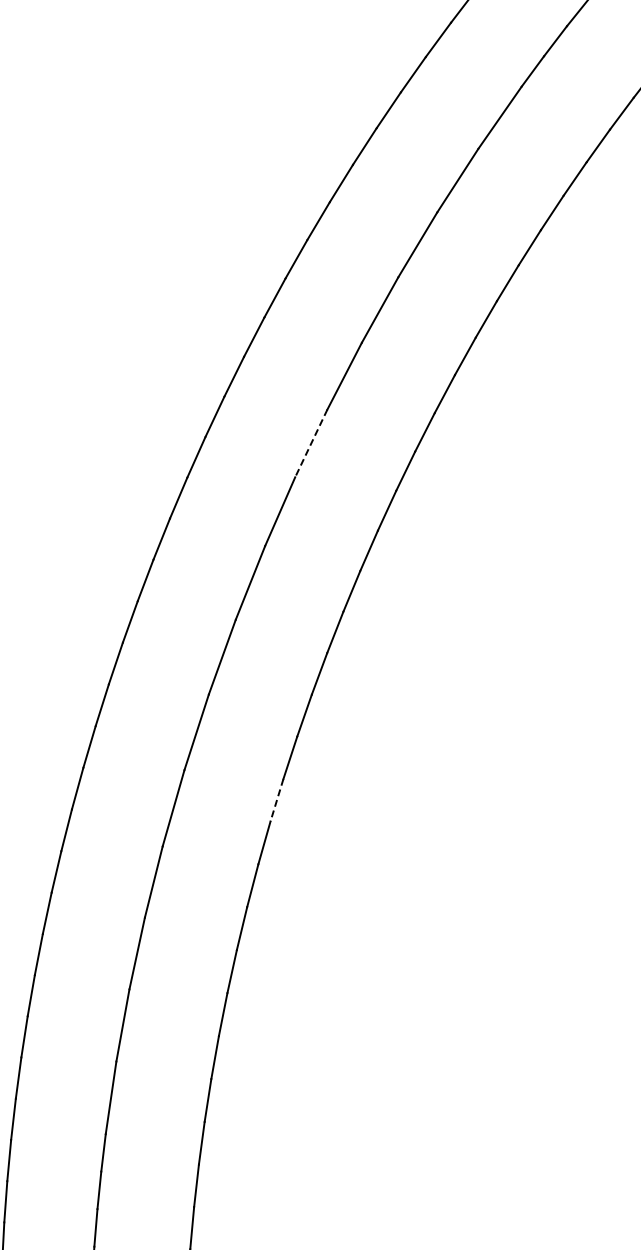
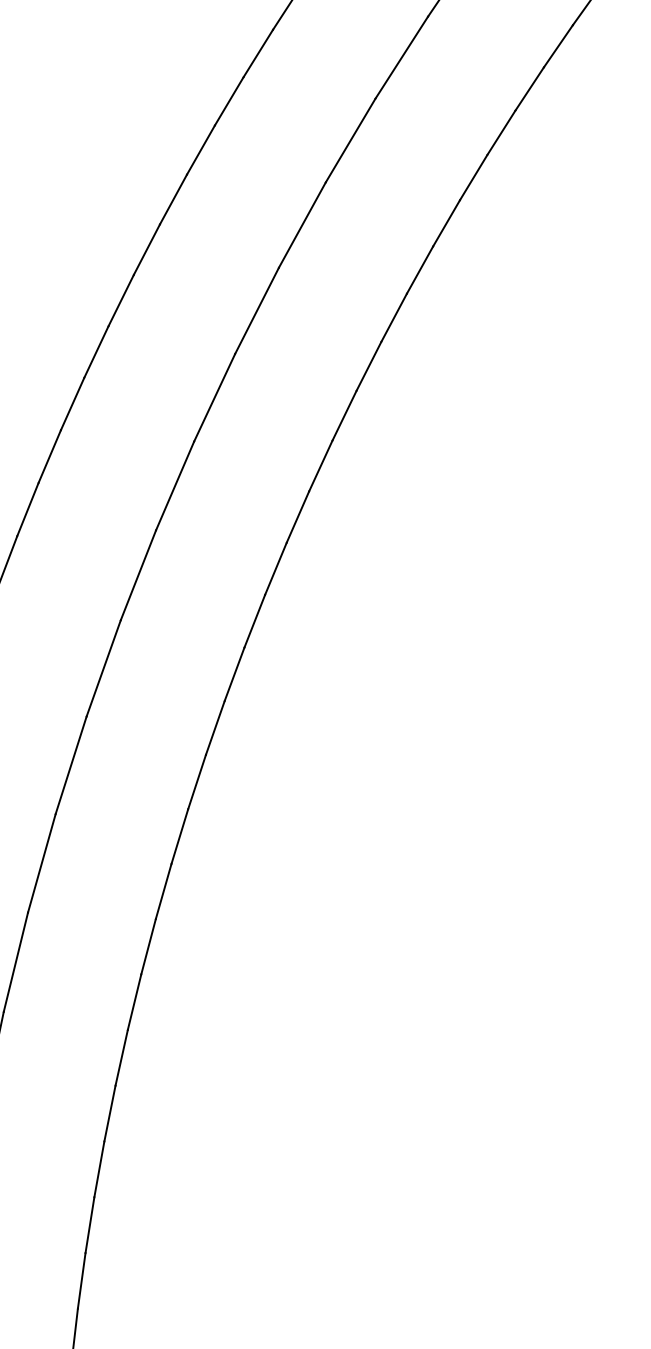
line: (311, 443) -> (175, 486), dashed -> solid
line: (276, 800) -> (147, 947), dashed -> solid

